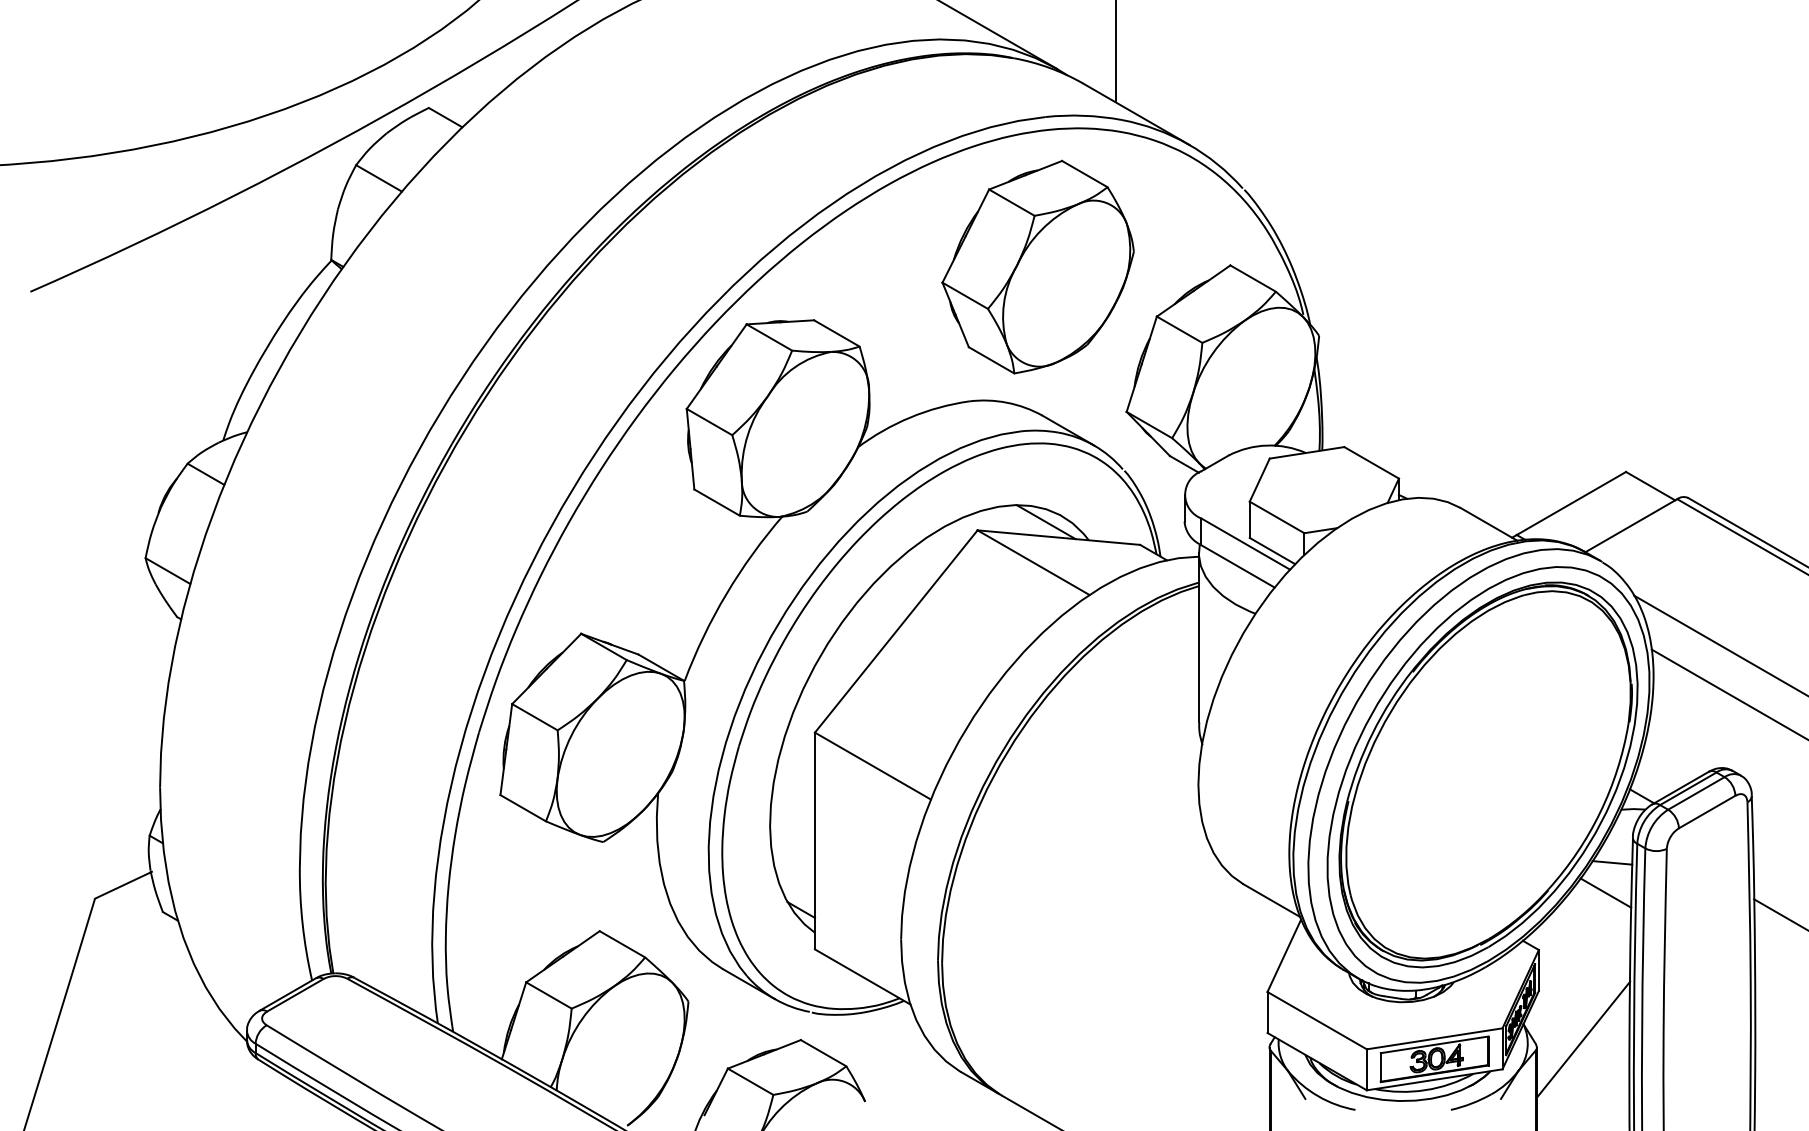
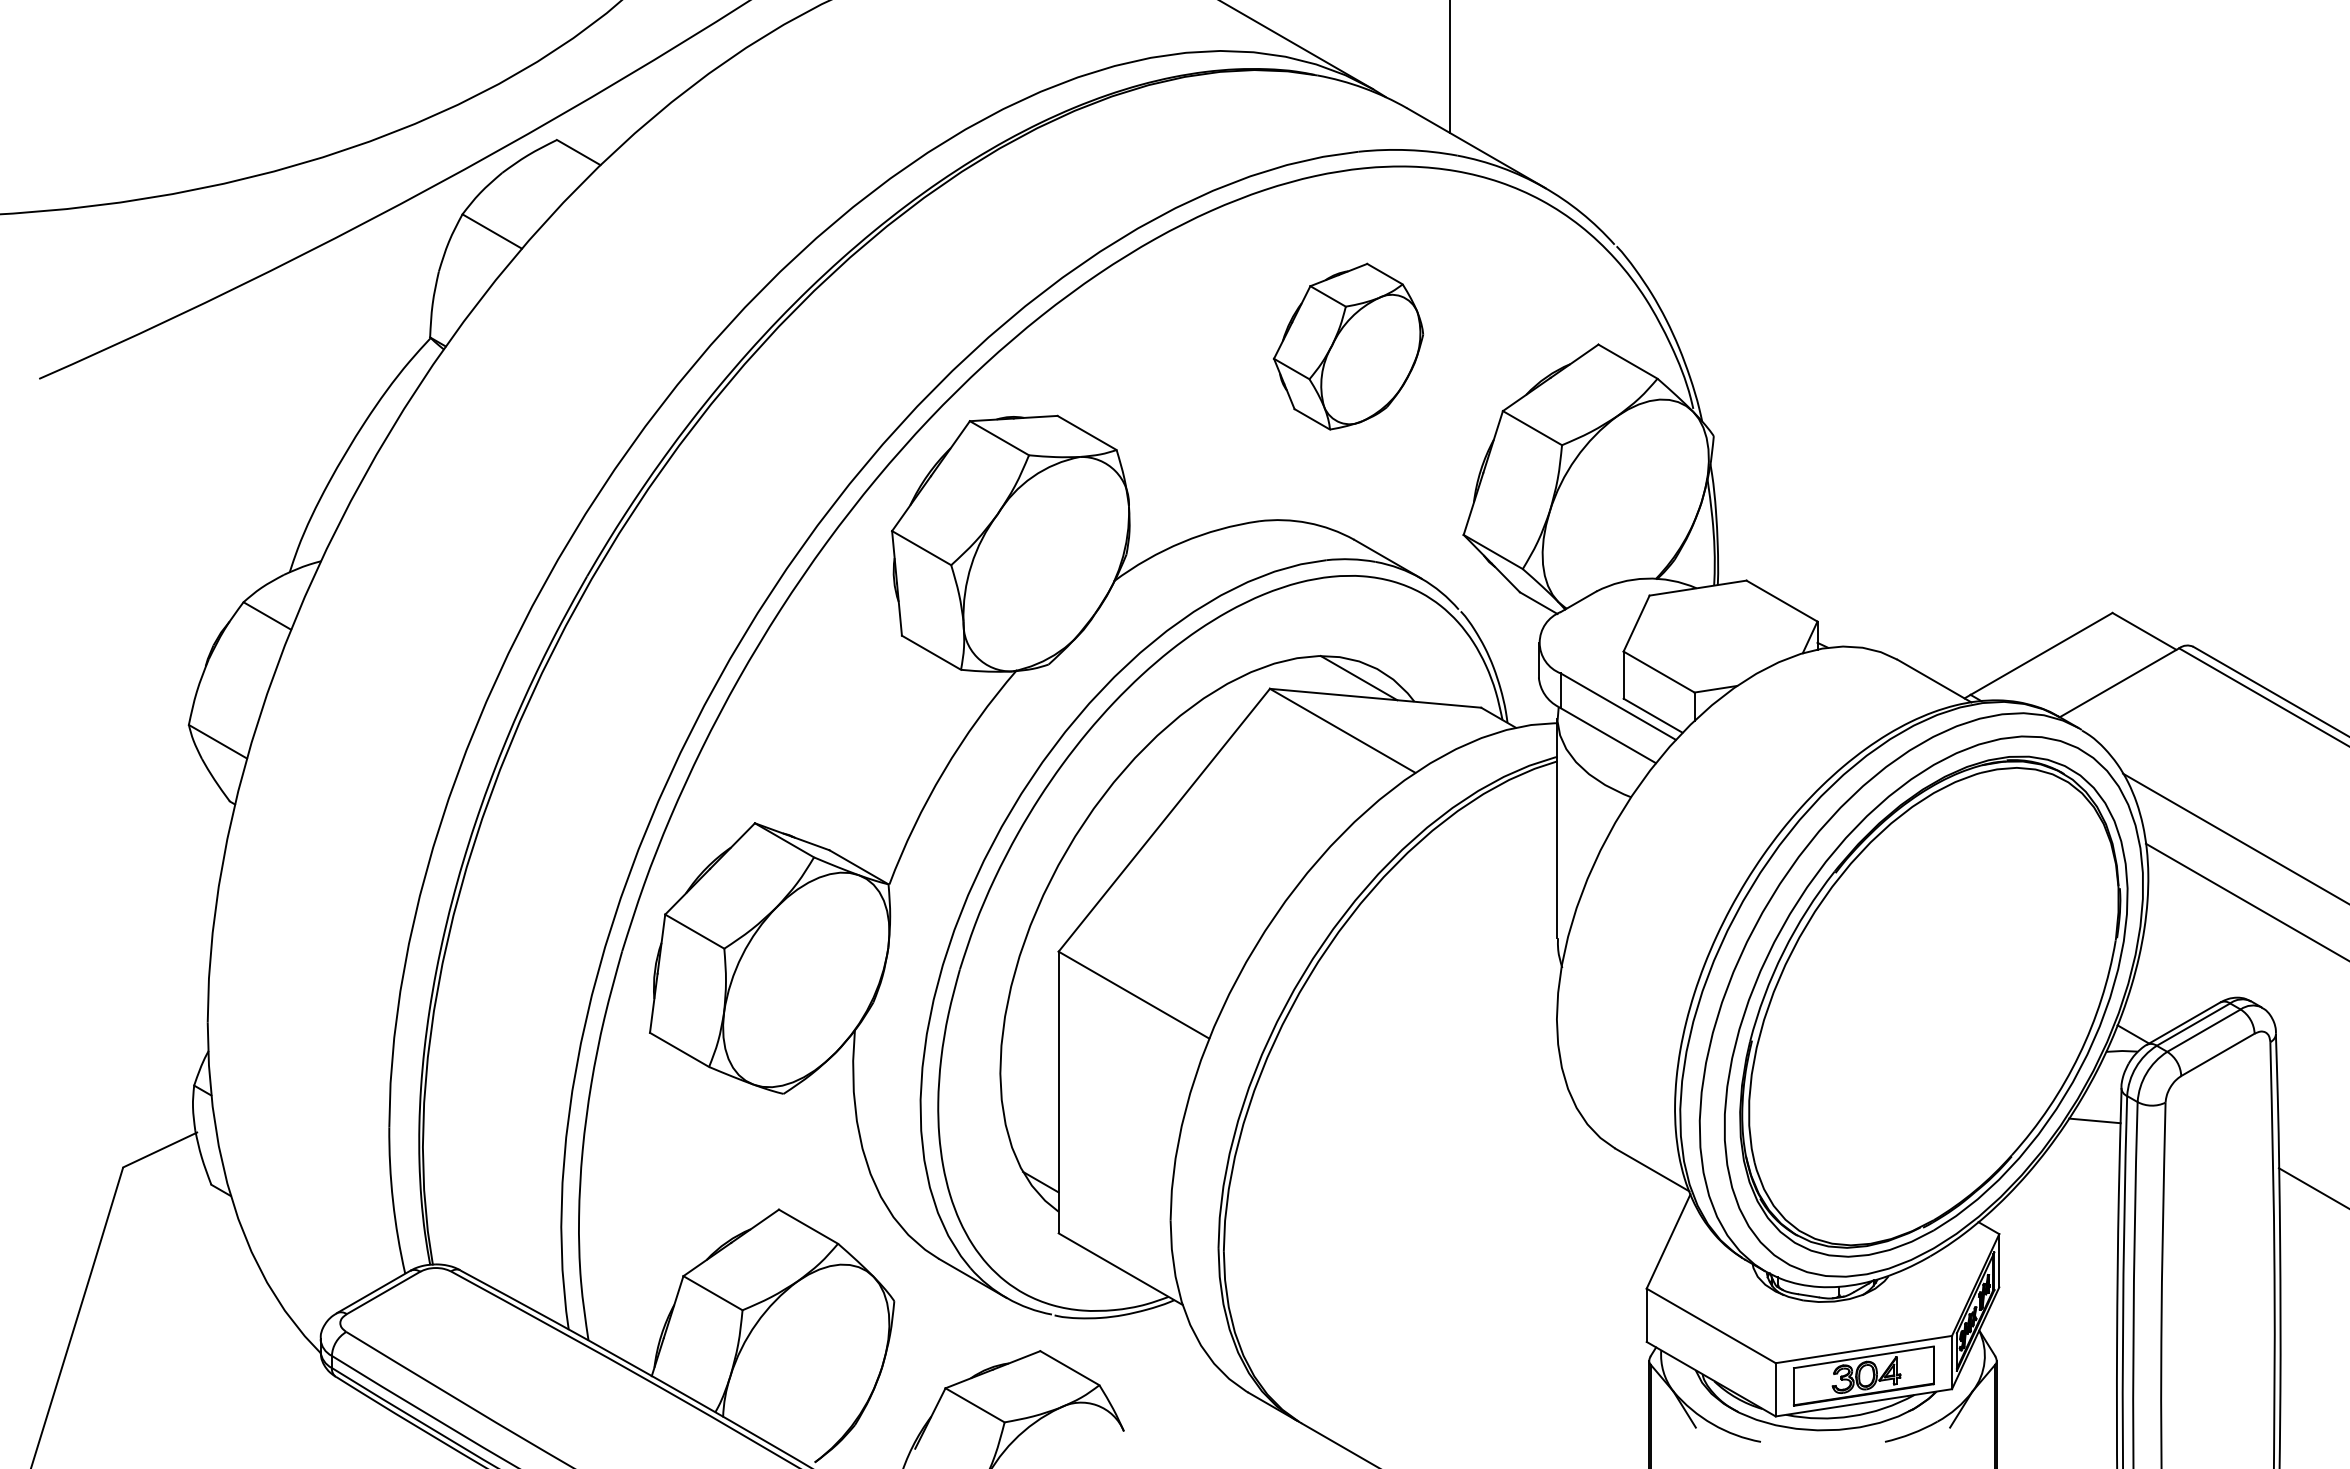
part: (1038, 266) -> (1348, 346), size x0.6
line: (1605, 893) -> (2086, 1160), removed
line: (1582, 1039) -> (2056, 1350), removed

